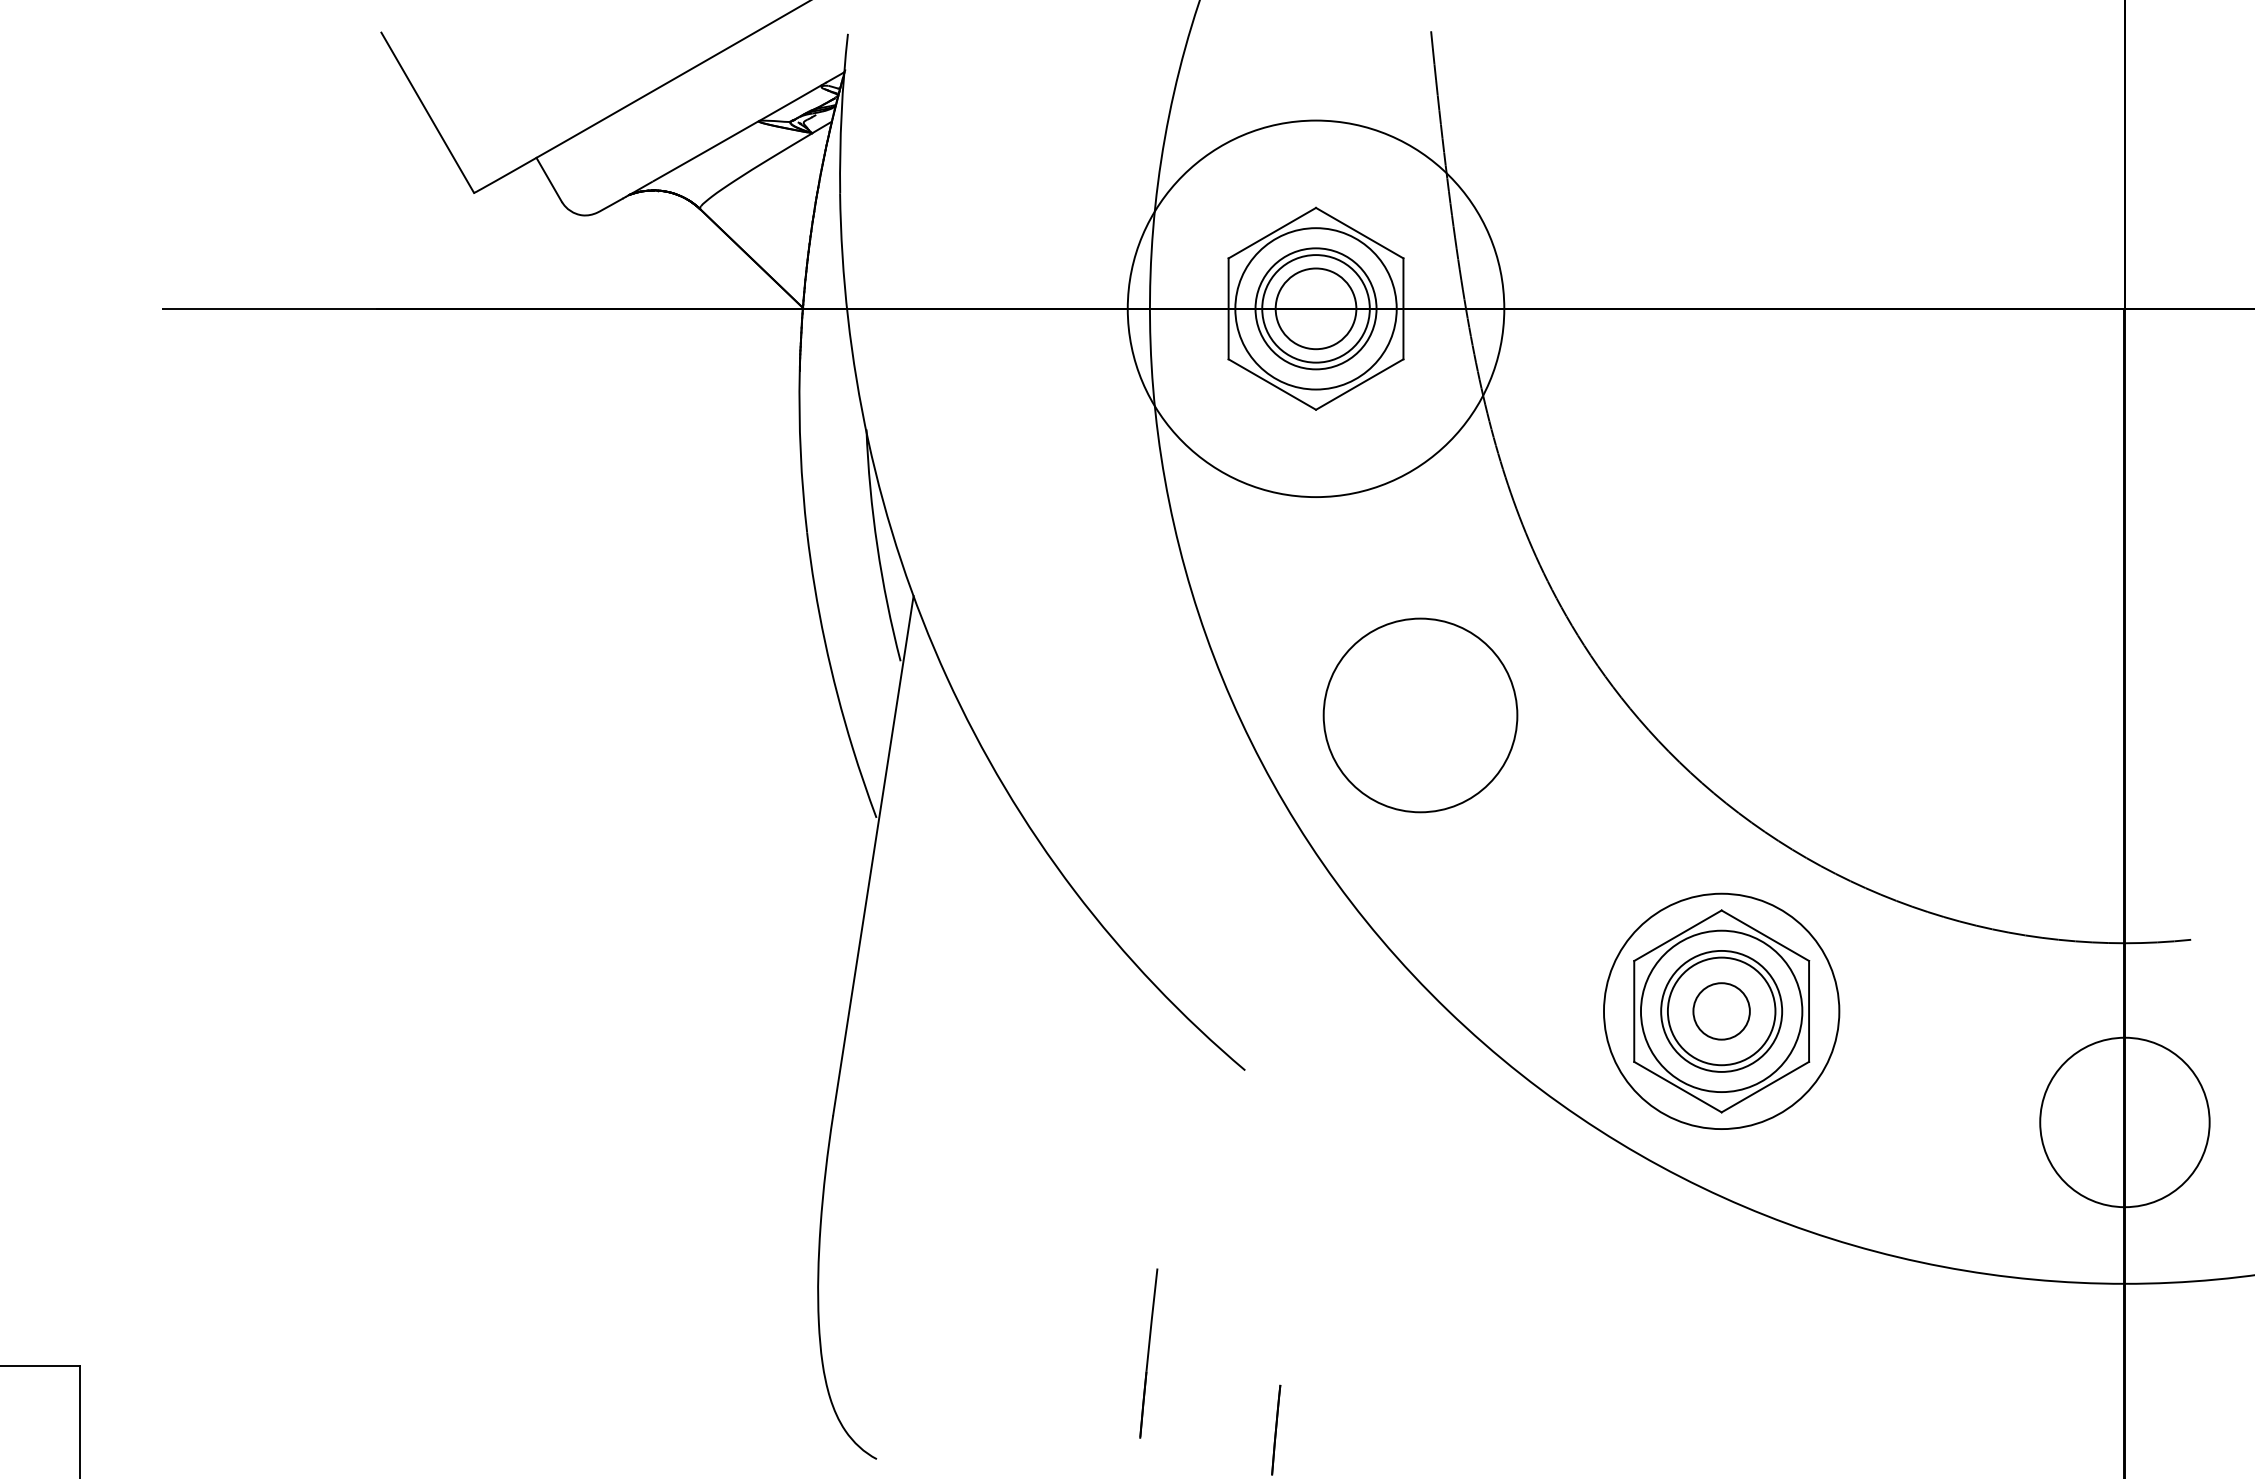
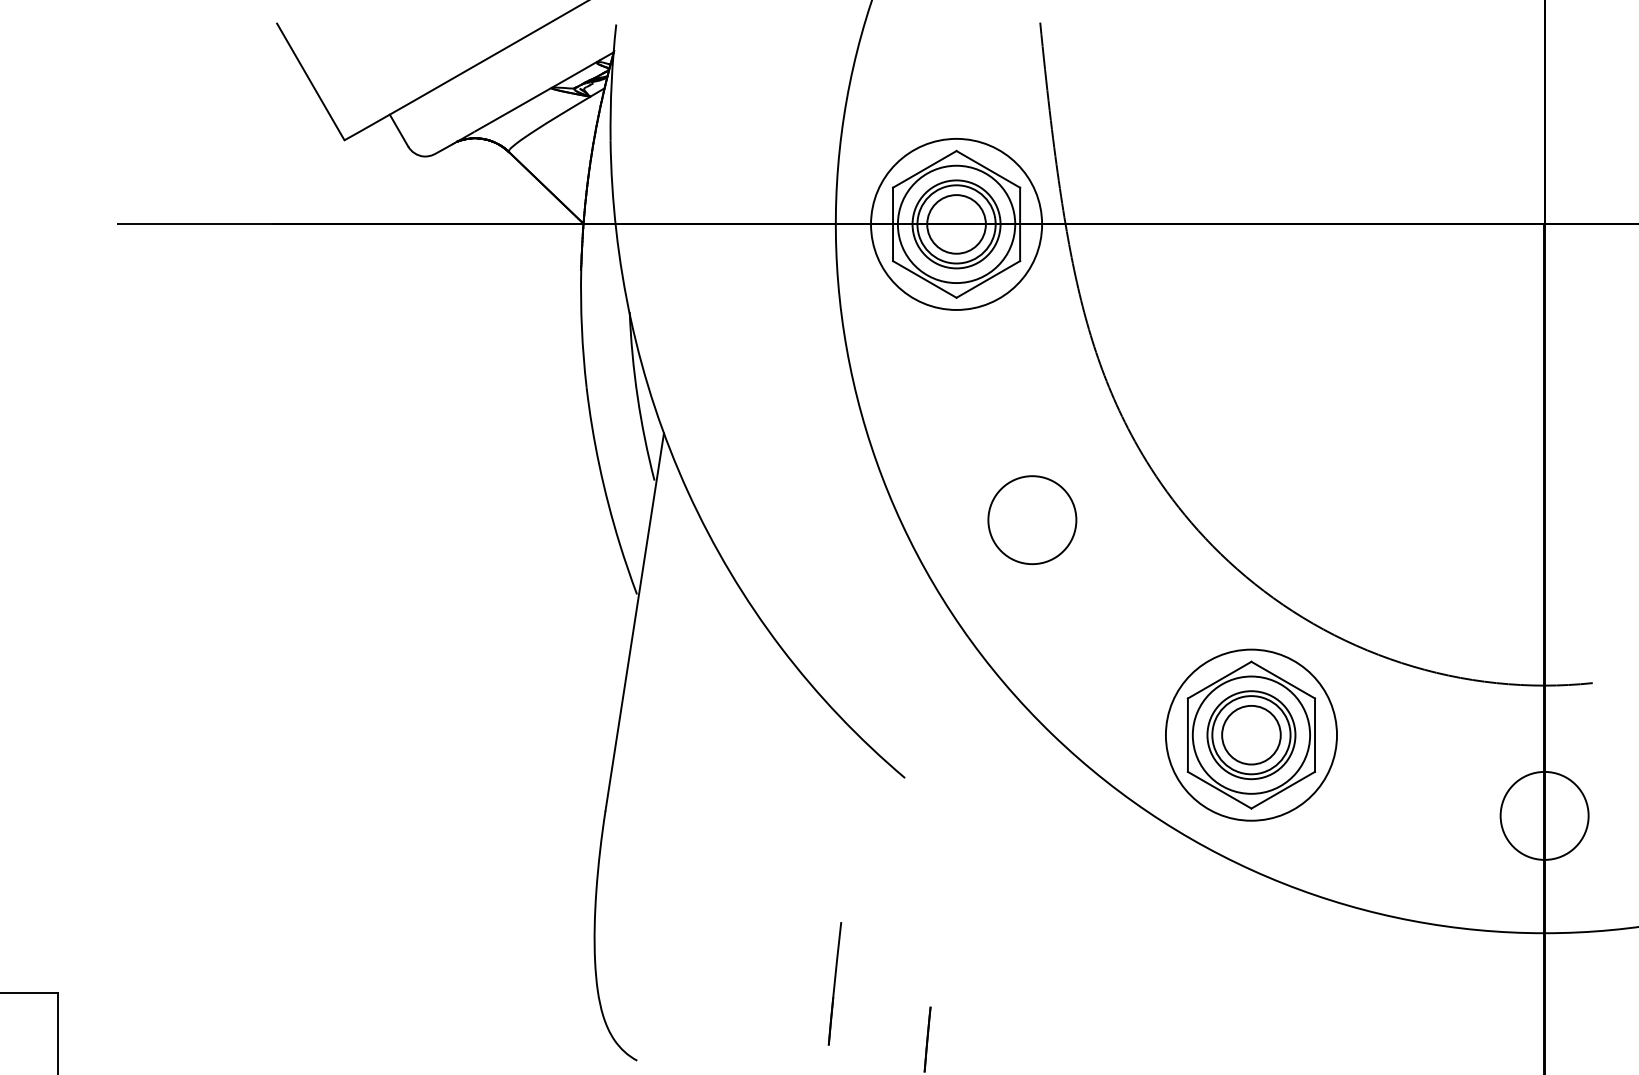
circle: (1315, 308) -> (956, 224), size x0.62
circle: (1419, 715) -> (1031, 520), size x0.62
circle: (1721, 1011) -> (1251, 735), size x1.43
circle: (2124, 1121) -> (1544, 815), size x0.71

